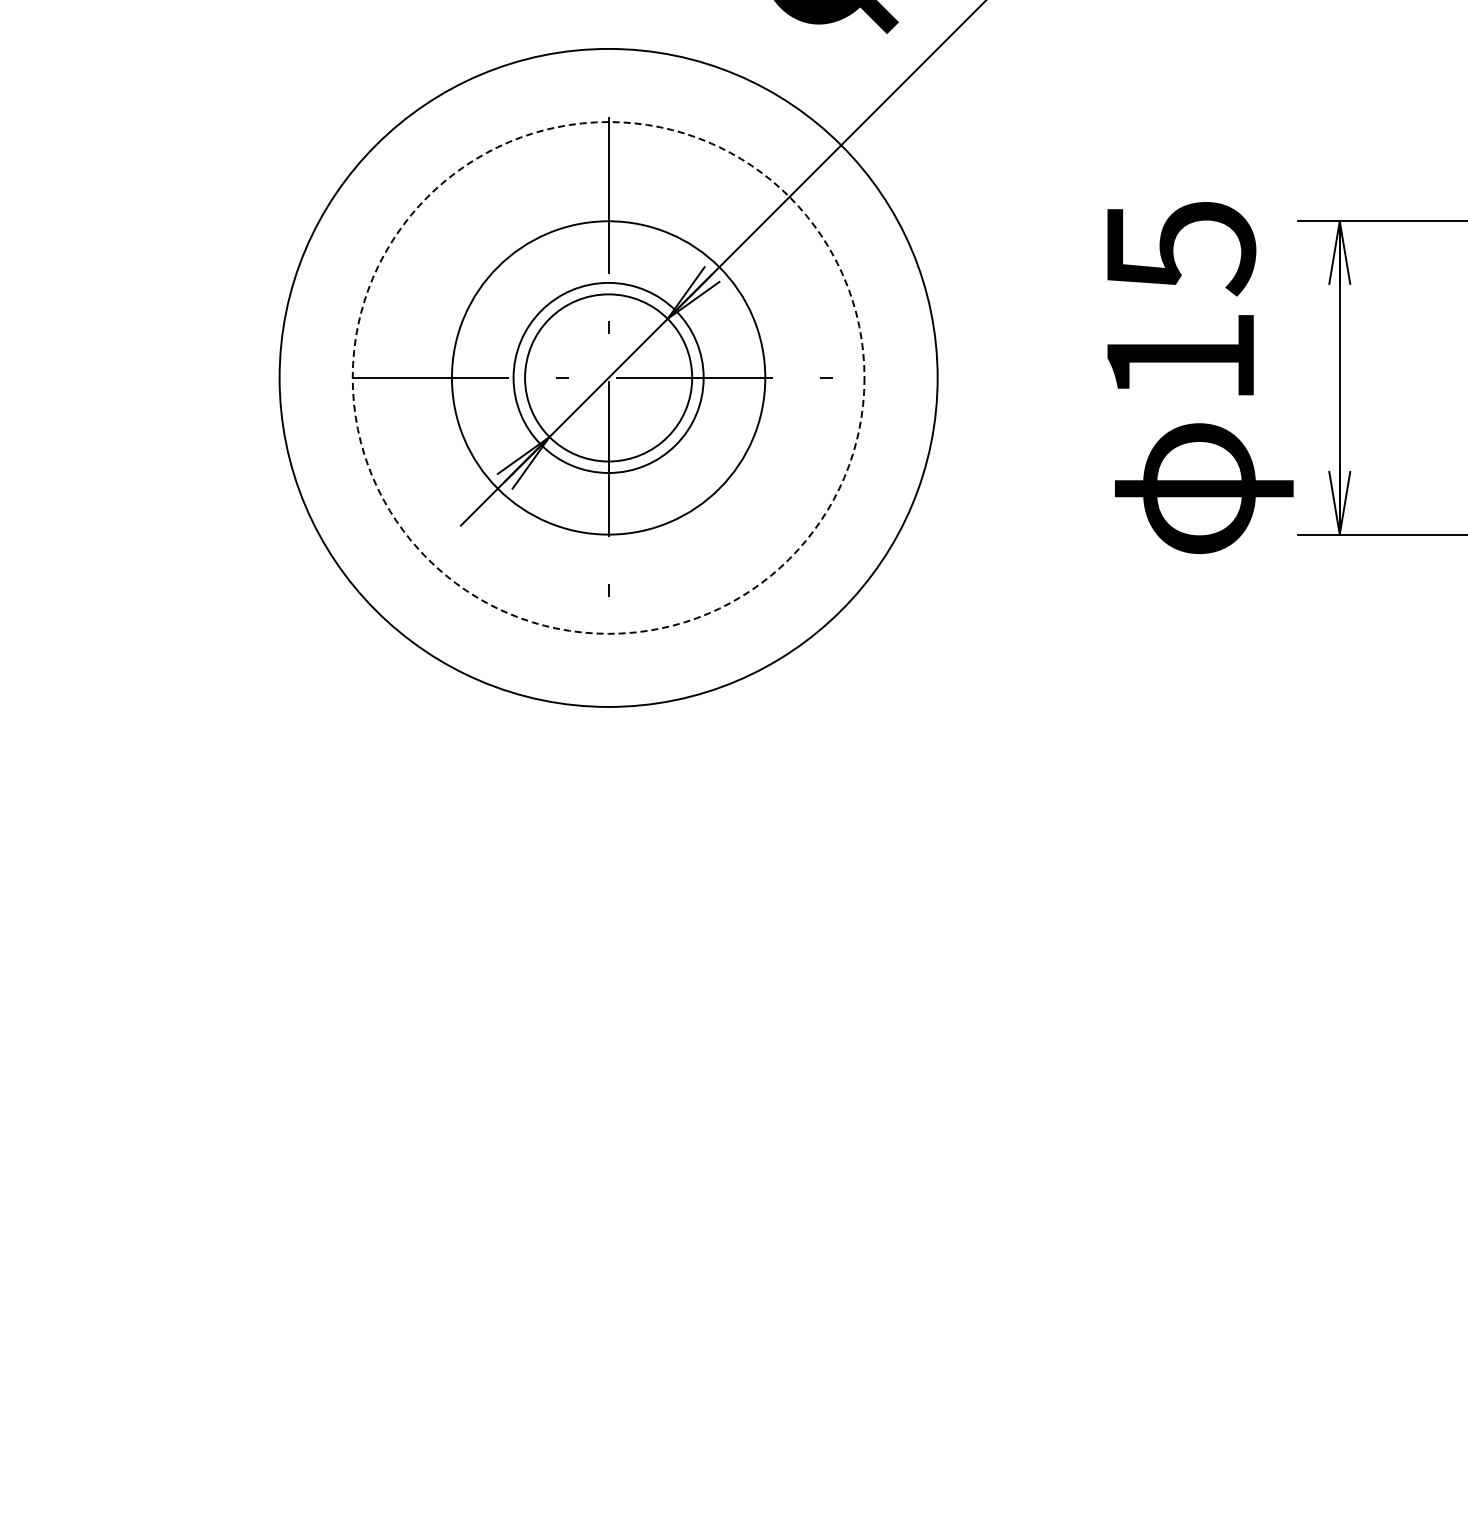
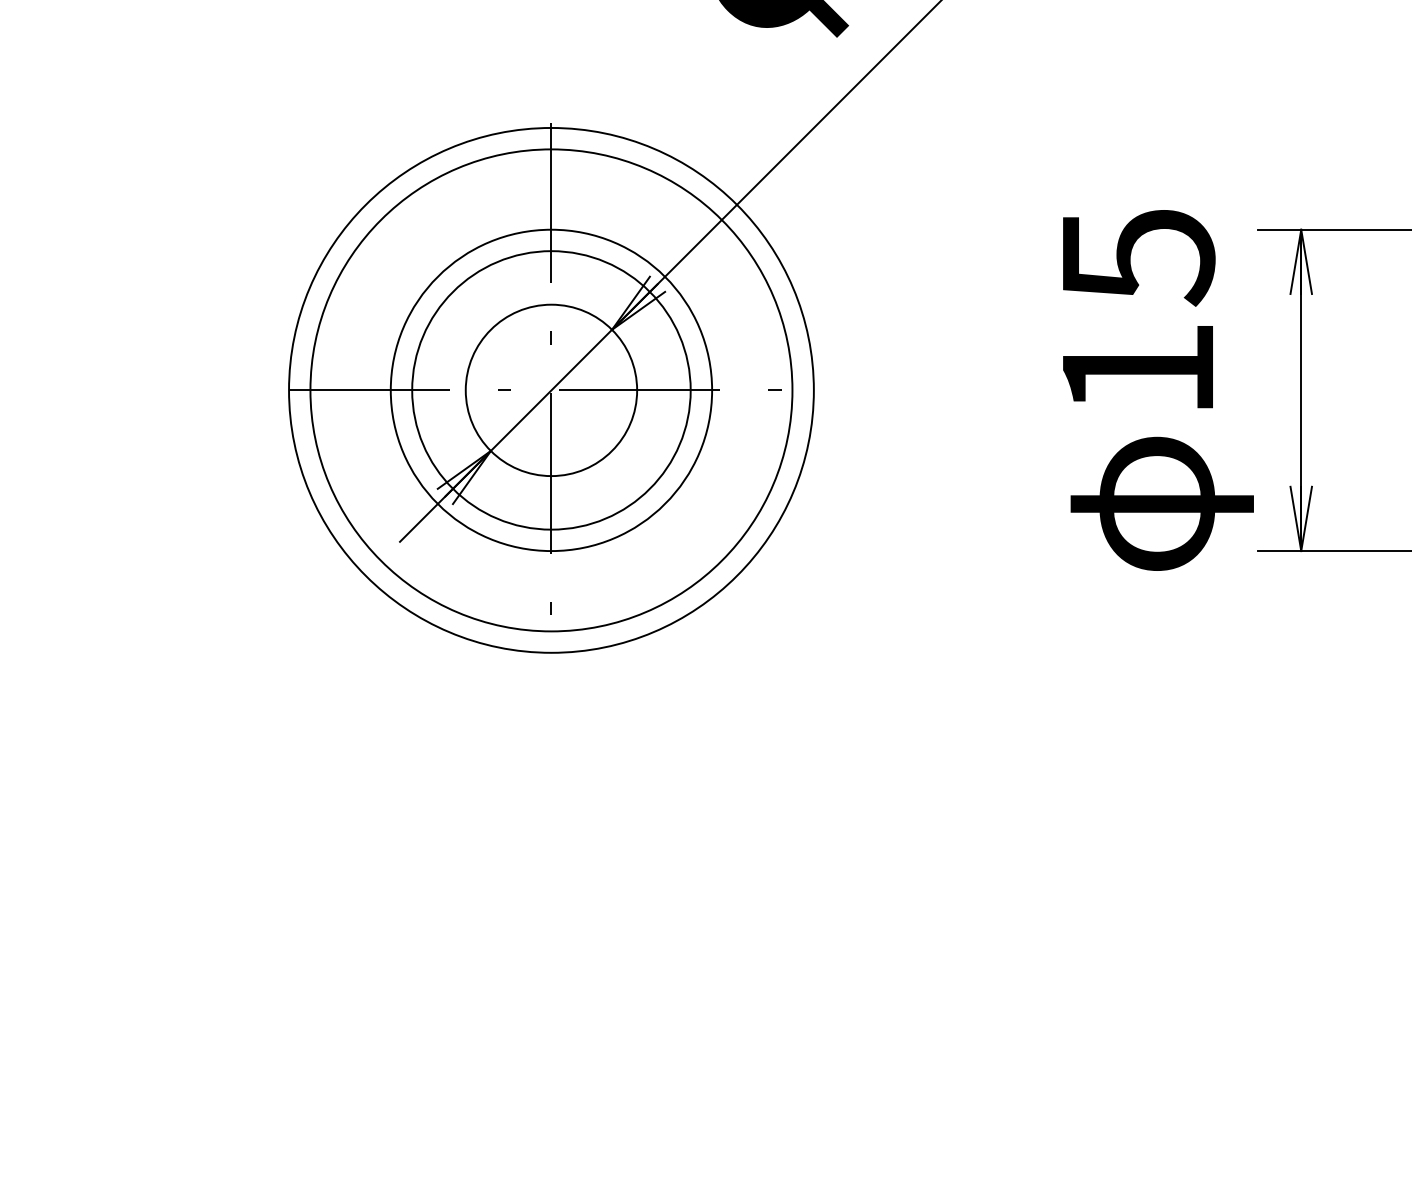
circle: (608, 377) -> (551, 389), dashed -> solid
circle: (608, 377) -> (551, 389), size x0.71
circle: (608, 377) -> (551, 389), size x1.43

